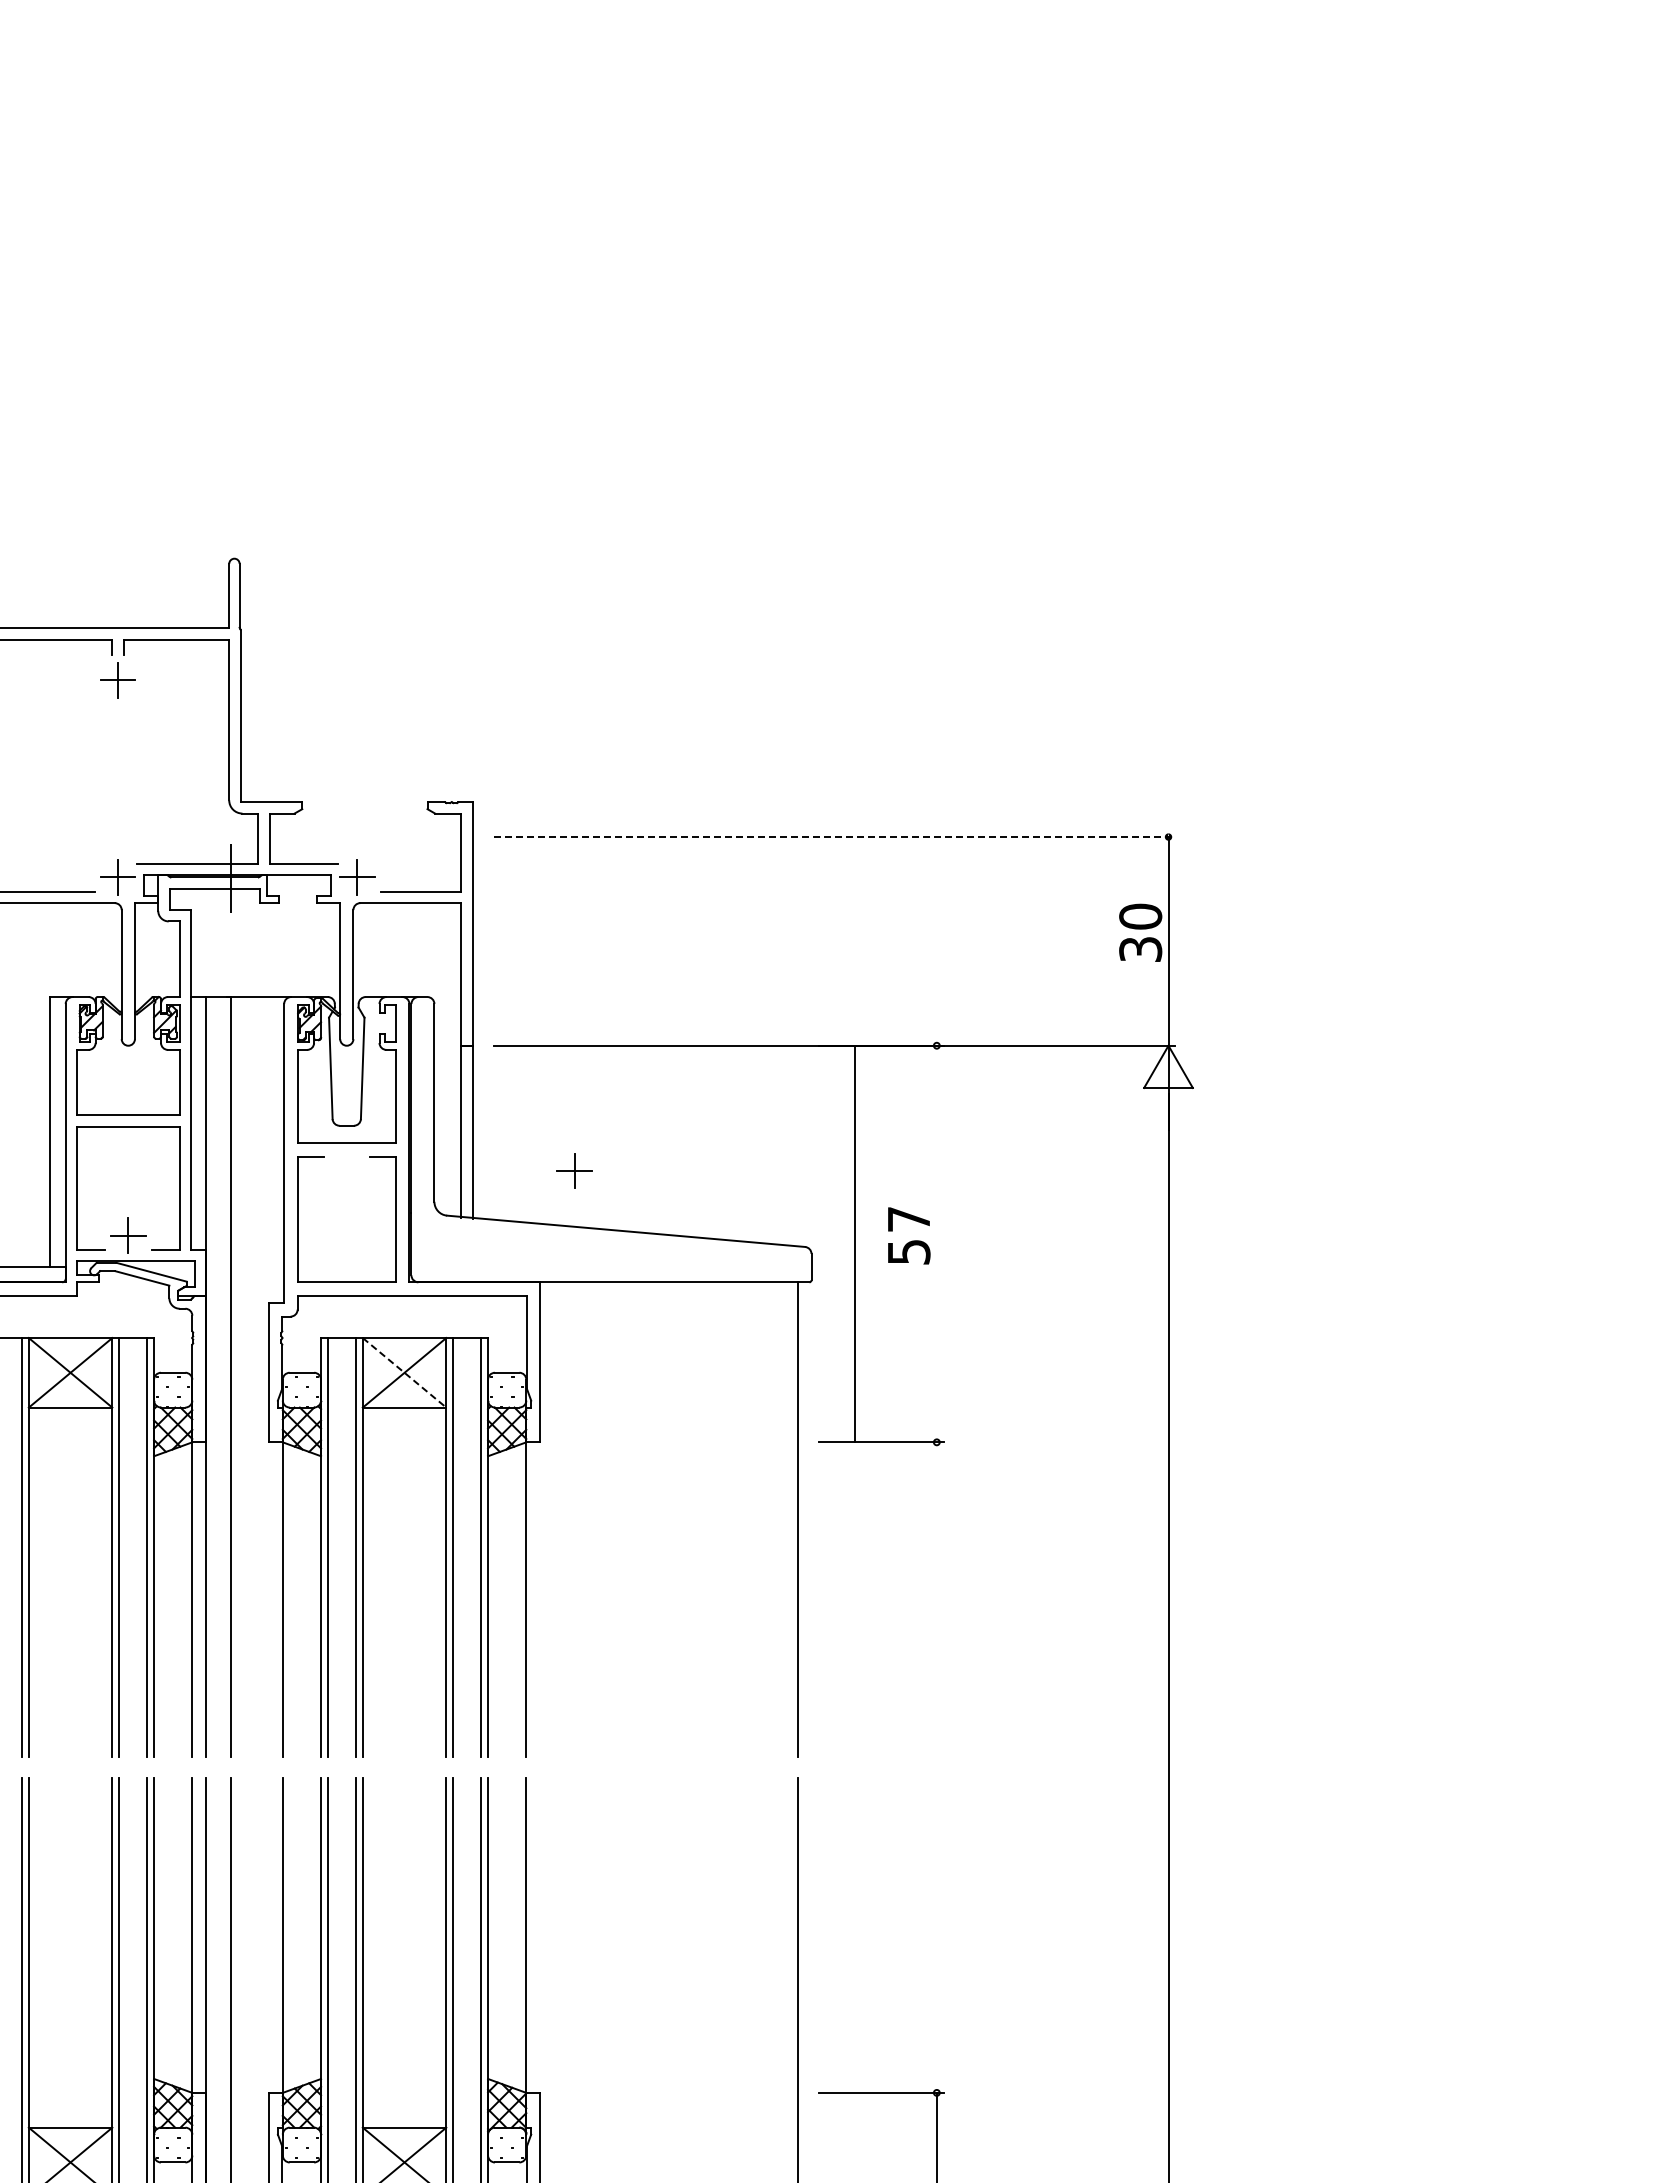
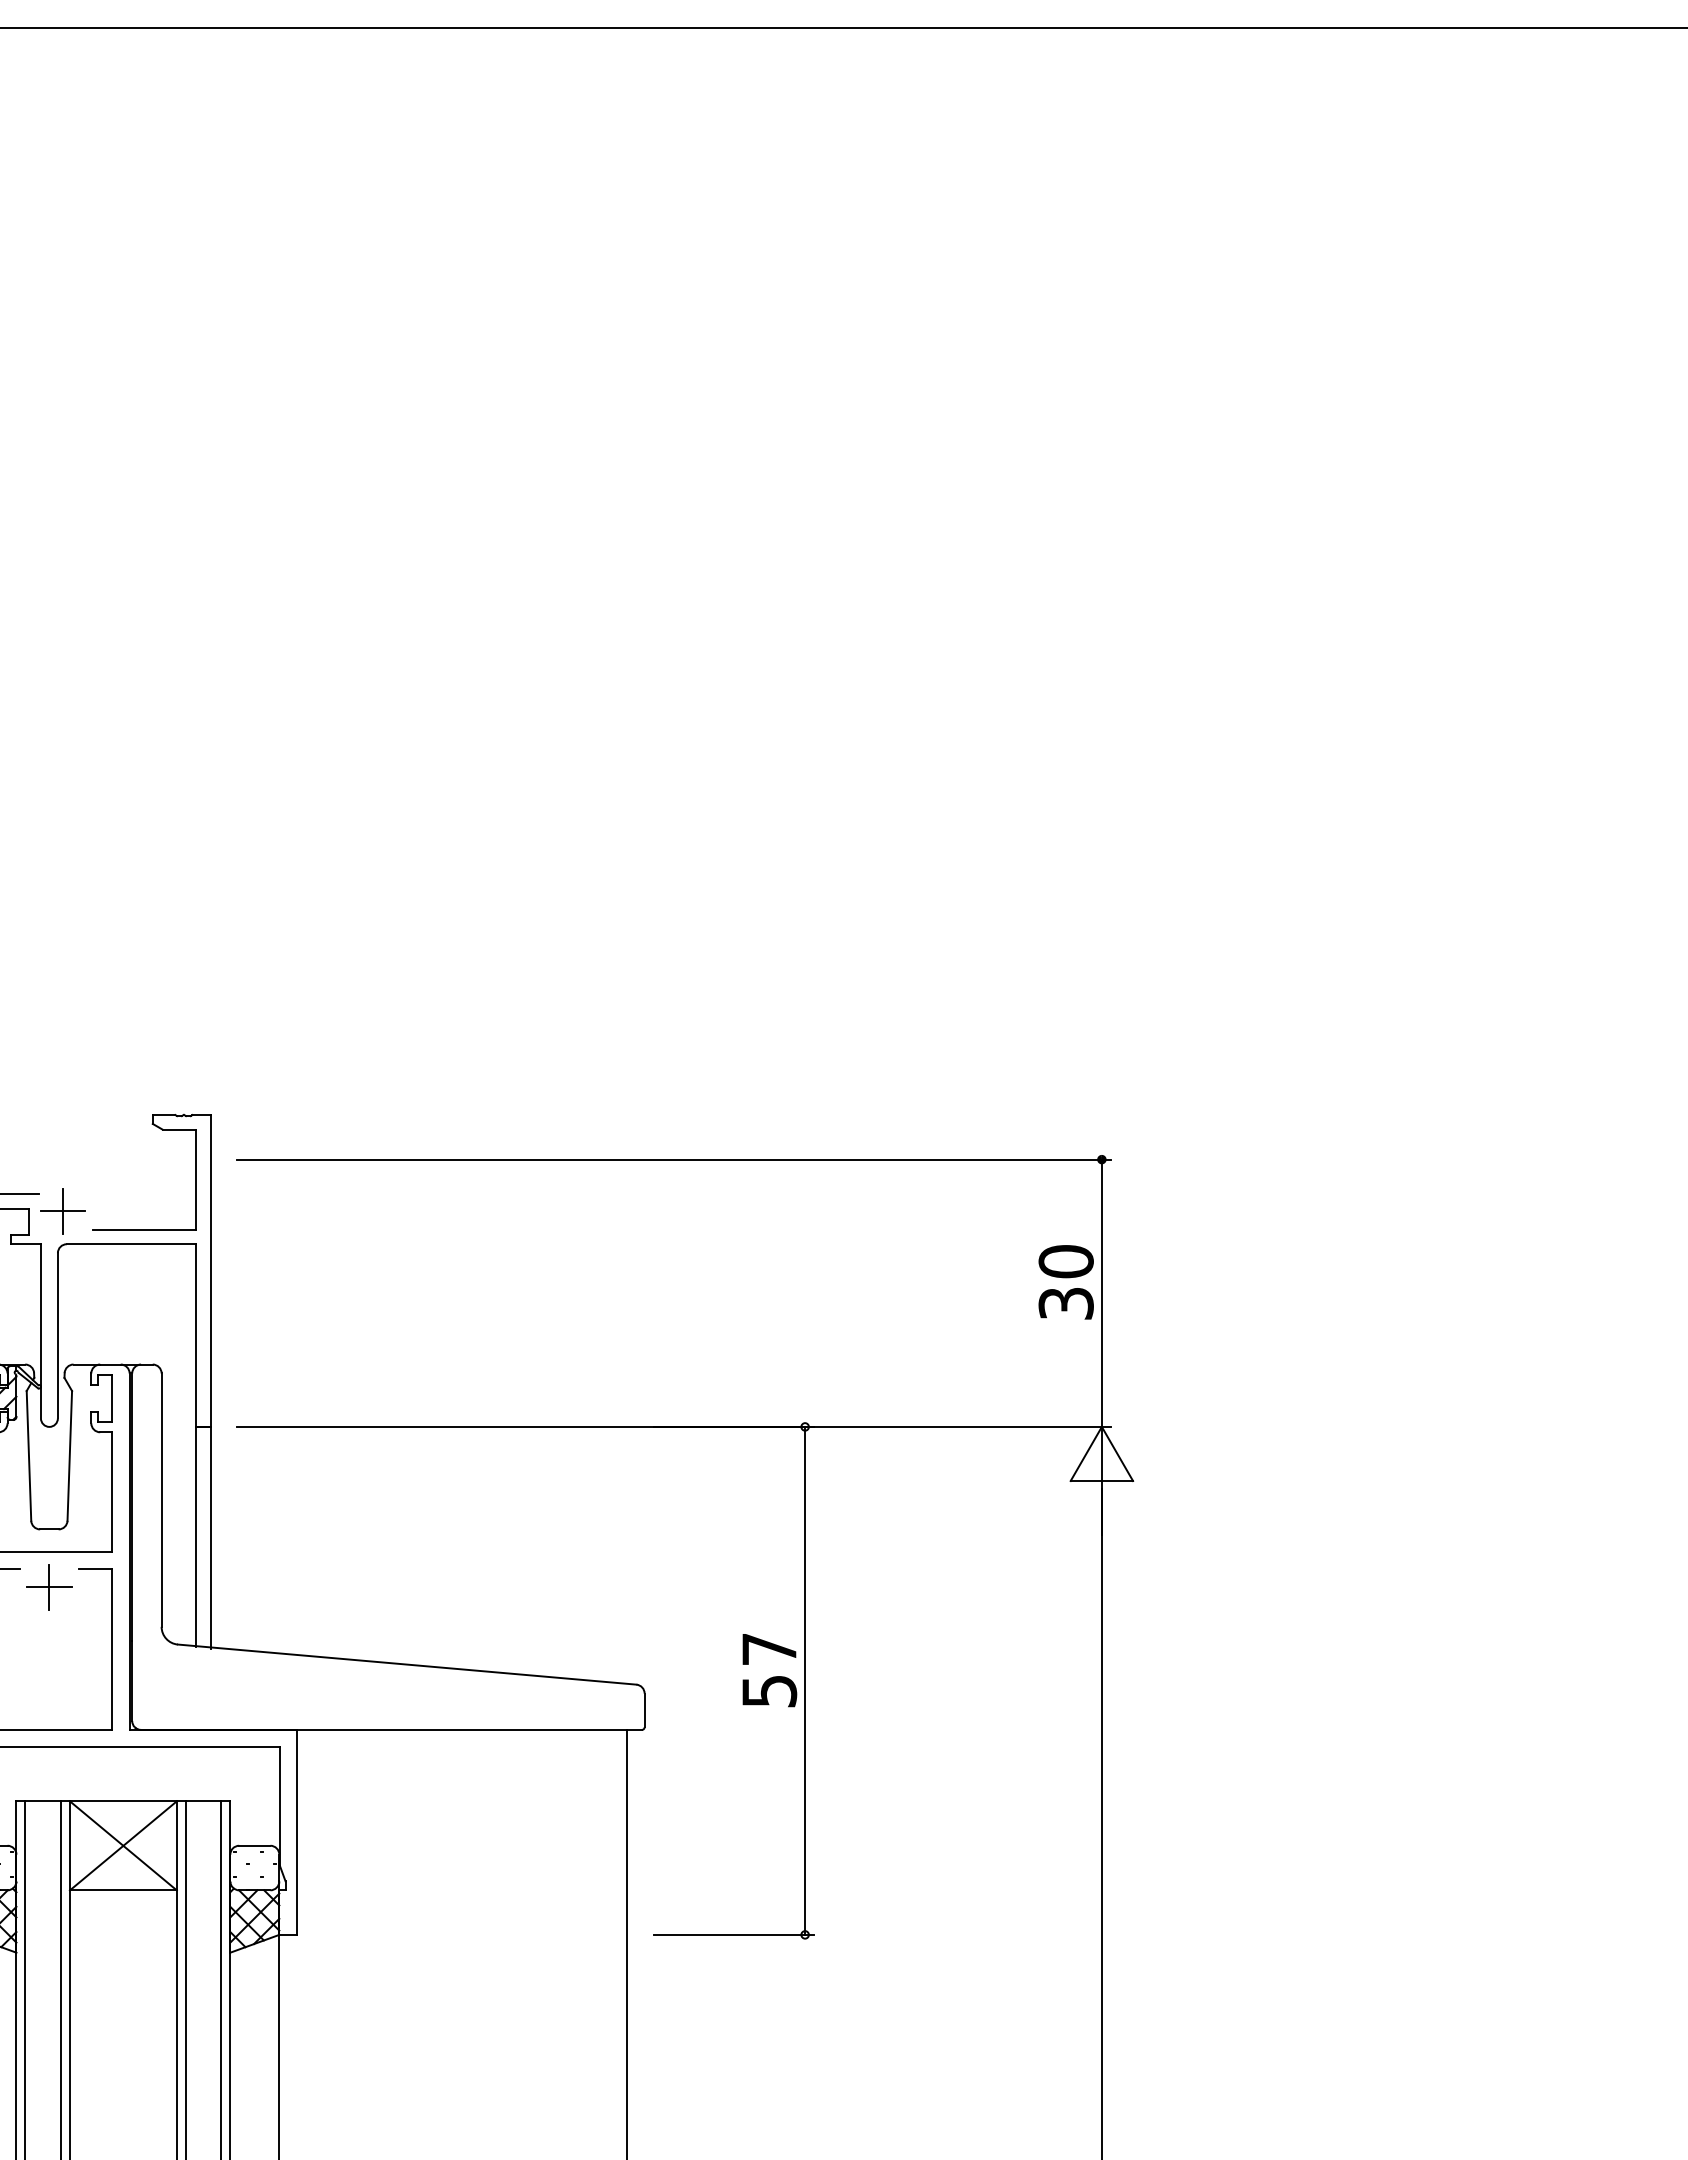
line: (834, 837) -> (674, 1160), dashed -> solid
part: (574, 1170) -> (49, 1586), moved
line: (854, 1243) -> (804, 1680), moved
line: (404, 1373) -> (123, 1846), dashed -> solid

